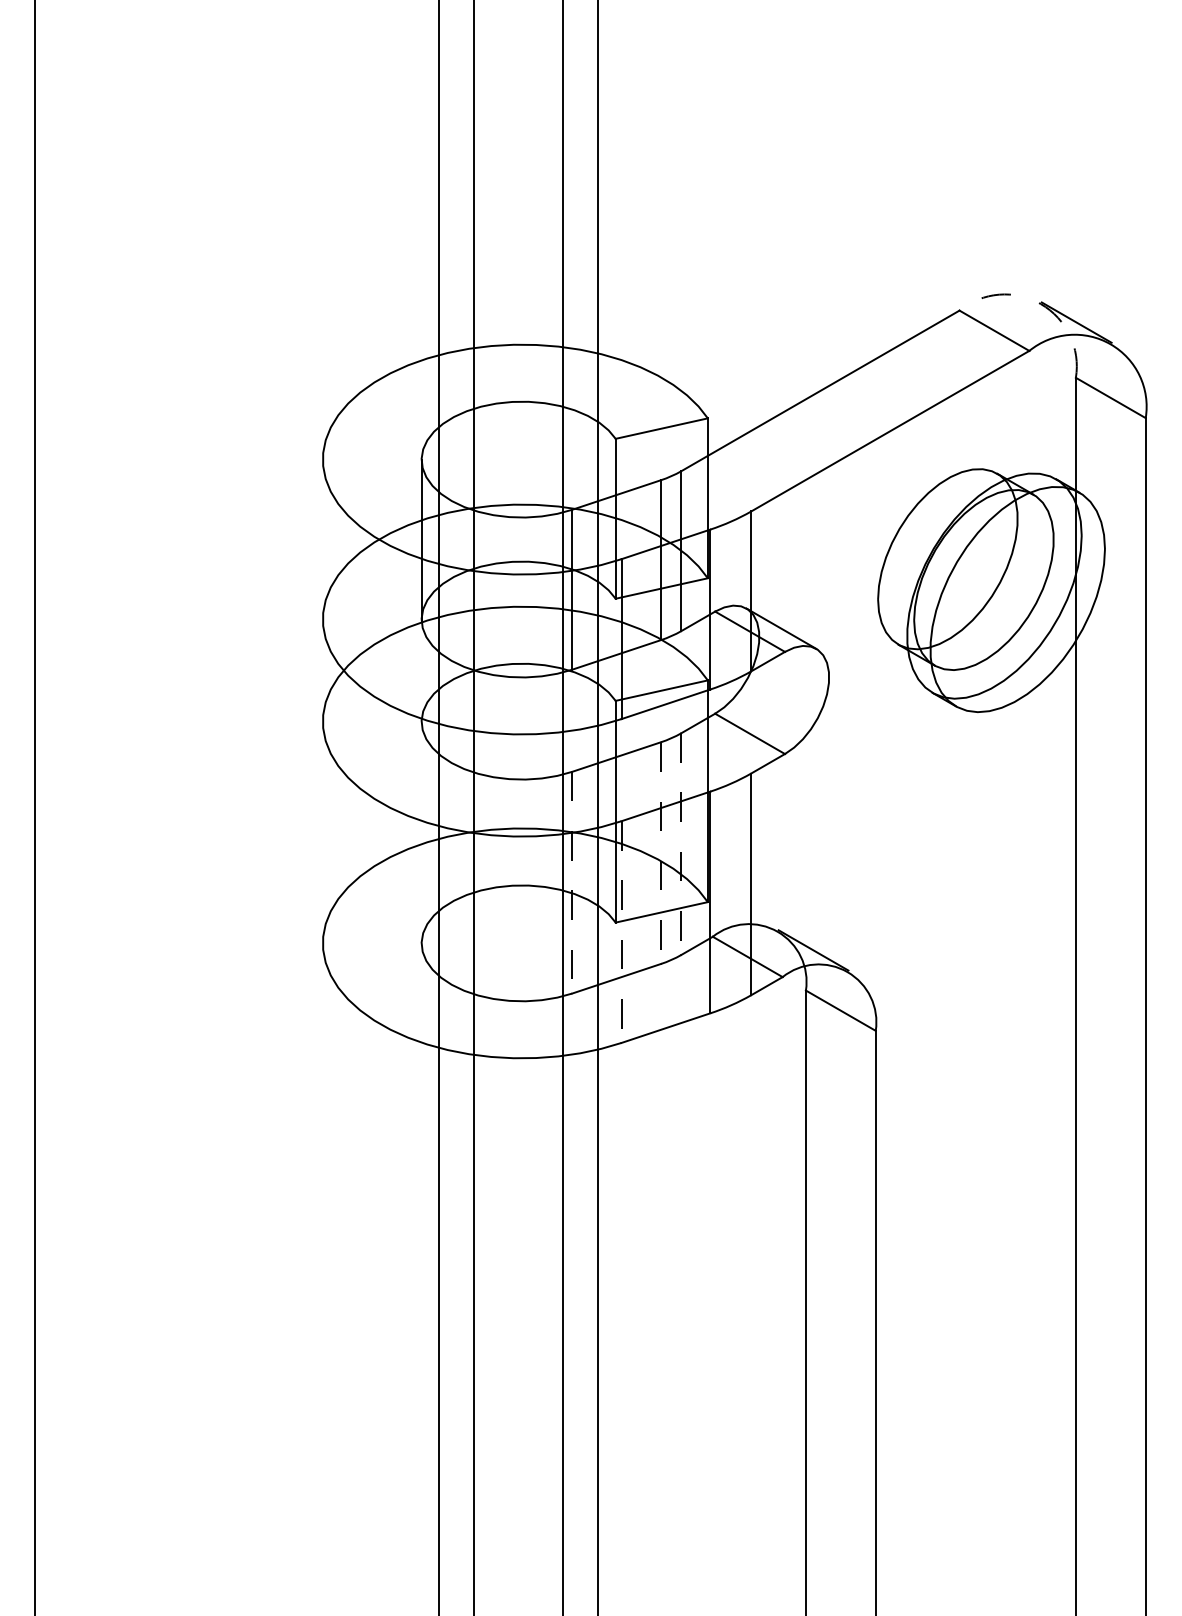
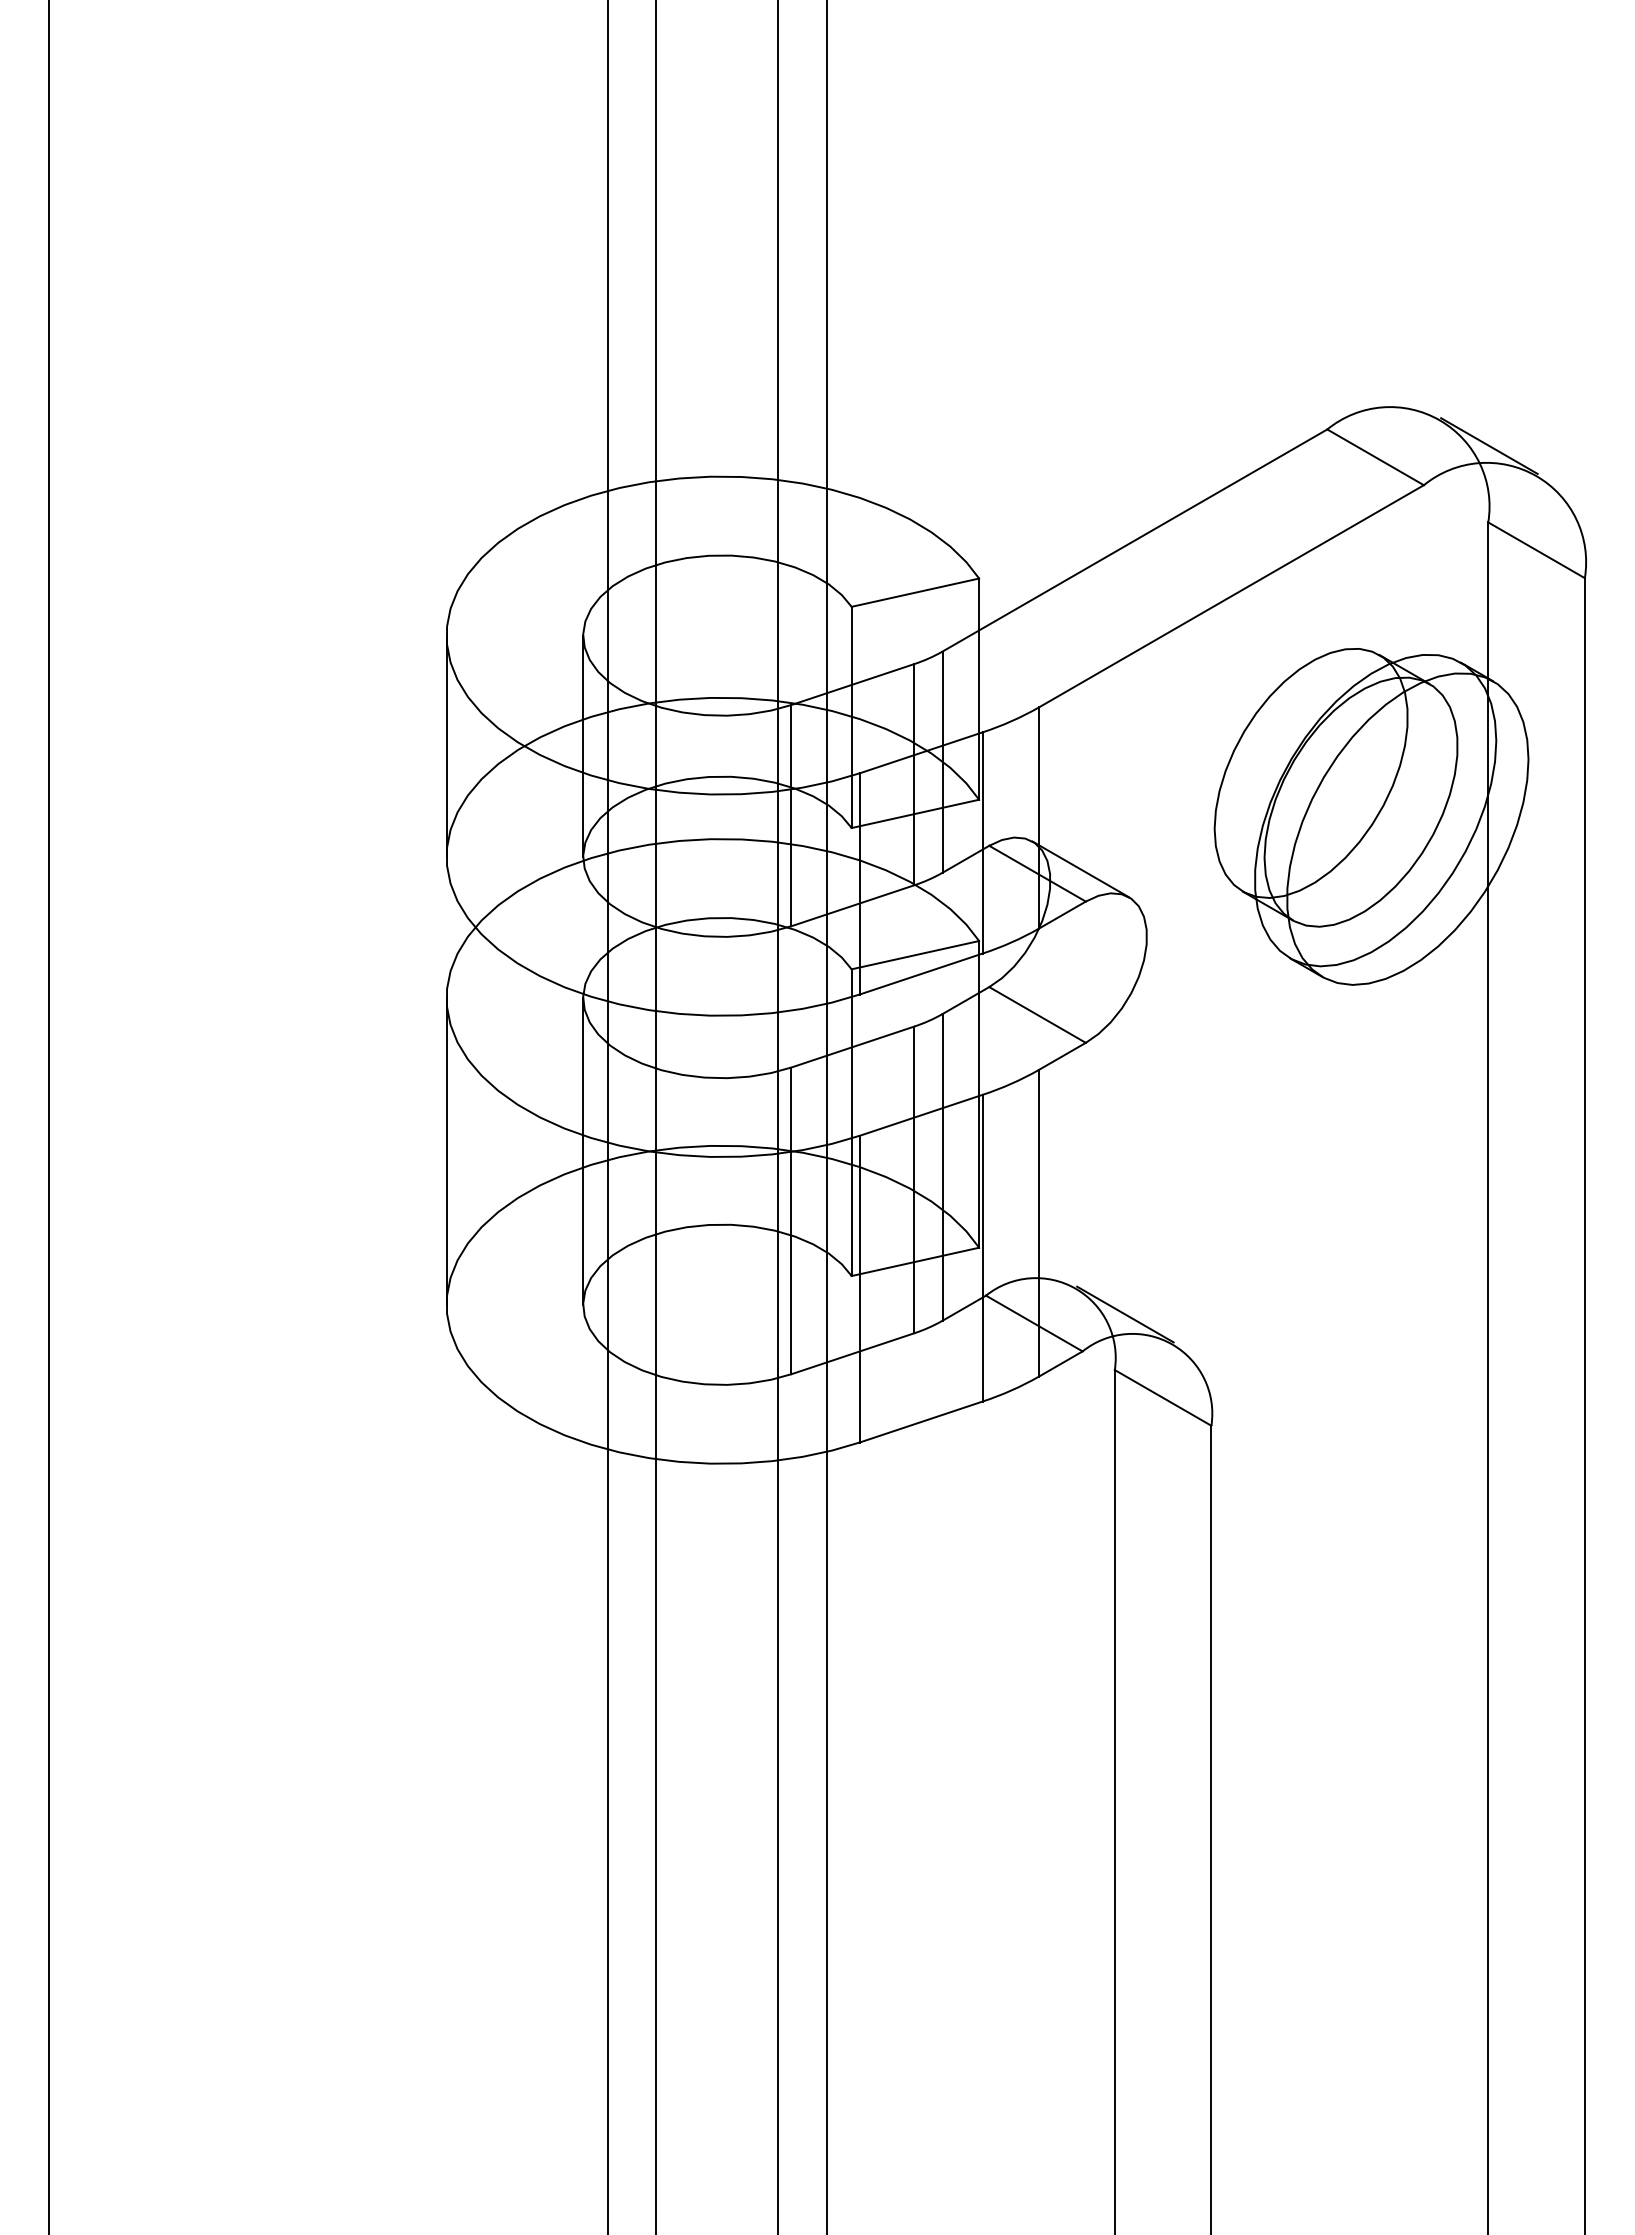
arc: (1040, 304) -> (1439, 420), dashed -> solid
line: (322, 539) -> (446, 745), added
line: (322, 832) -> (446, 1151), added
line: (421, 832) -> (583, 1151), added
line: (681, 844) -> (942, 1167), dashed -> solid
line: (661, 853) -> (914, 1180), dashed -> solid
line: (572, 883) -> (791, 1221), dashed -> solid
line: (621, 932) -> (859, 1289), dashed -> solid

